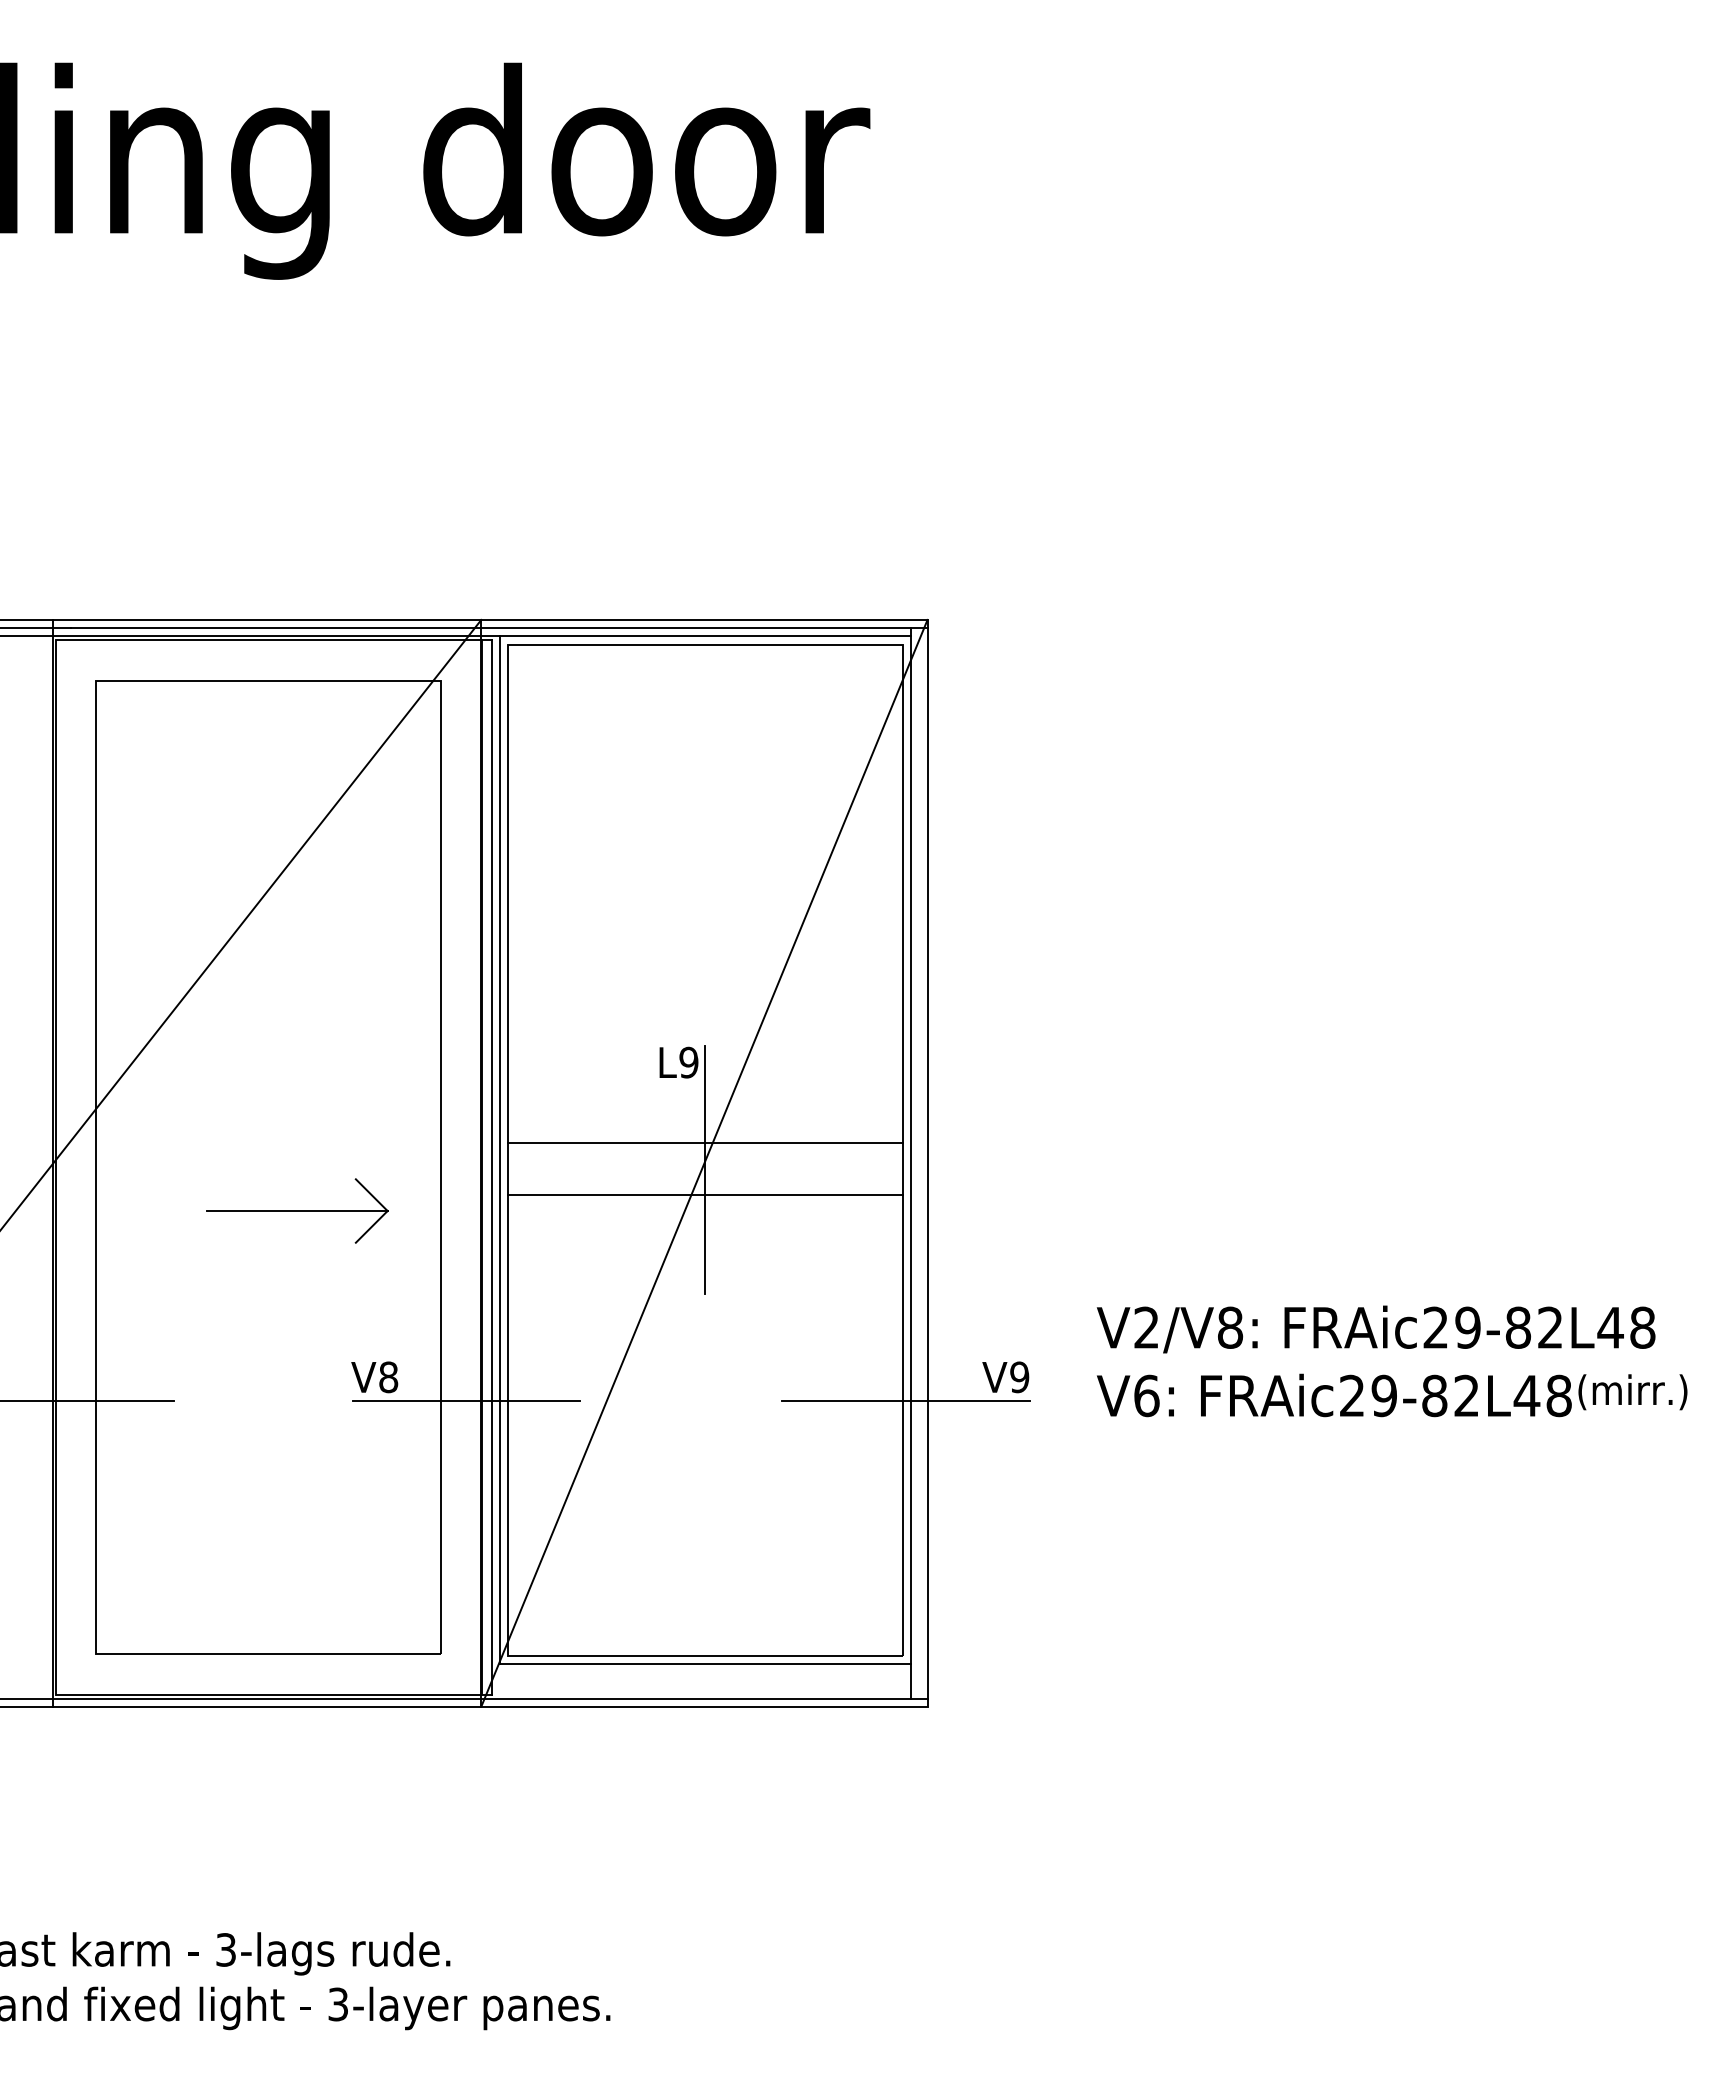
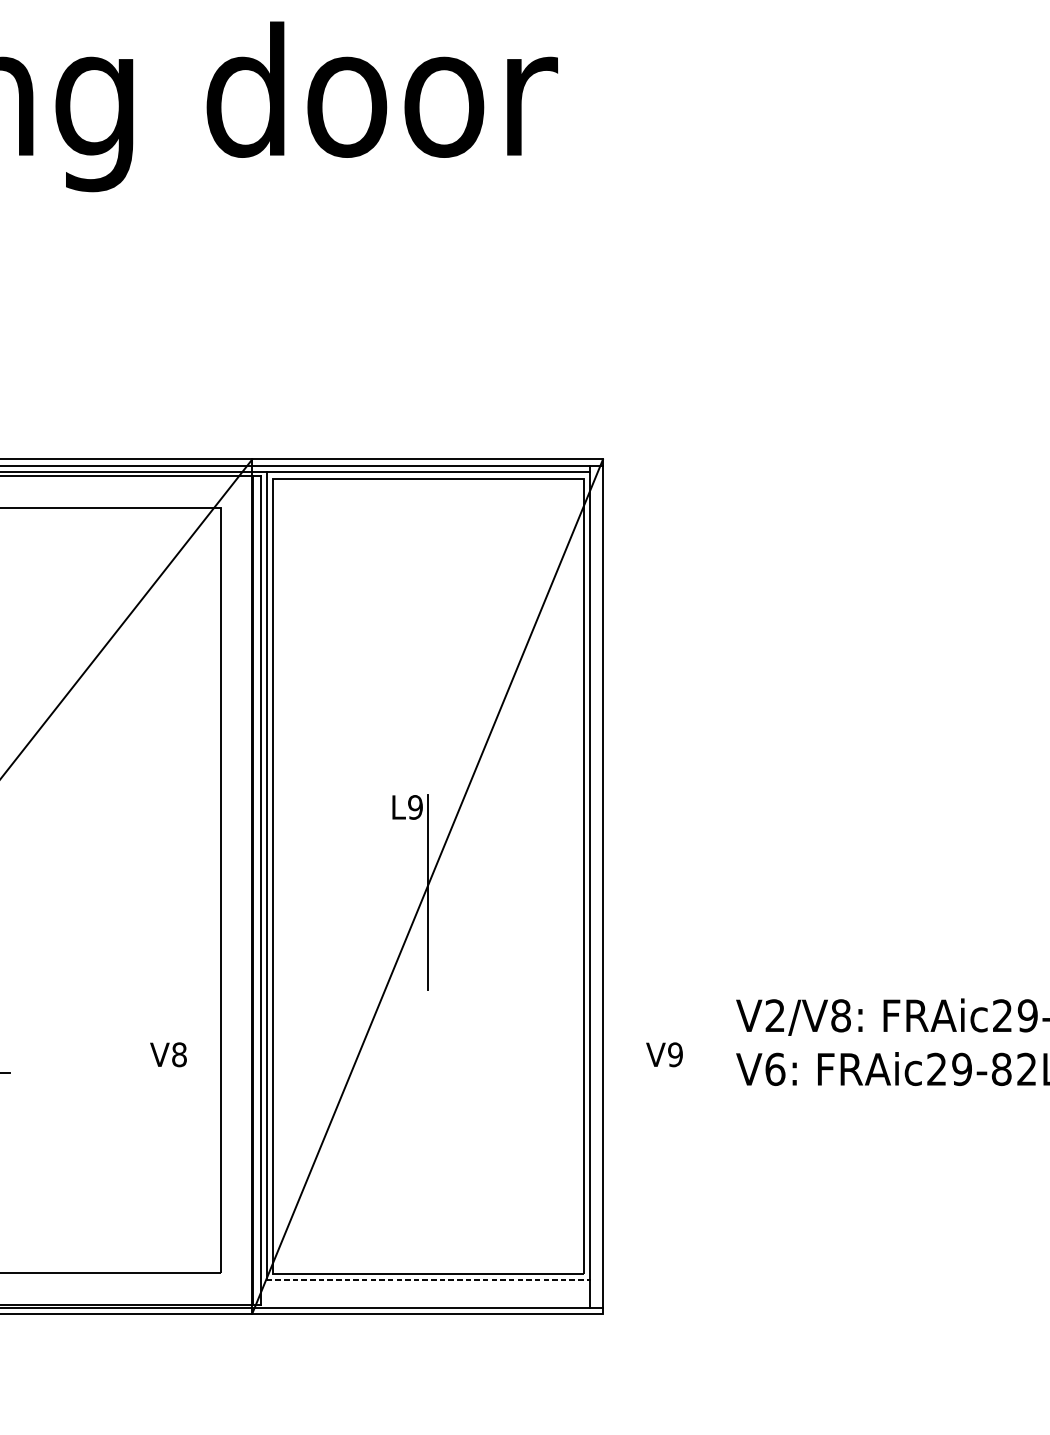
line: (705, 1143) -> (428, 870), removed
line: (705, 1194) -> (428, 911), removed
part: (297, 1210) -> (107, 923), removed
line: (465, 1400) -> (239, 1072), removed
line: (905, 1400) -> (585, 1072), removed
line: (705, 1664) -> (428, 1280), solid -> dashed

